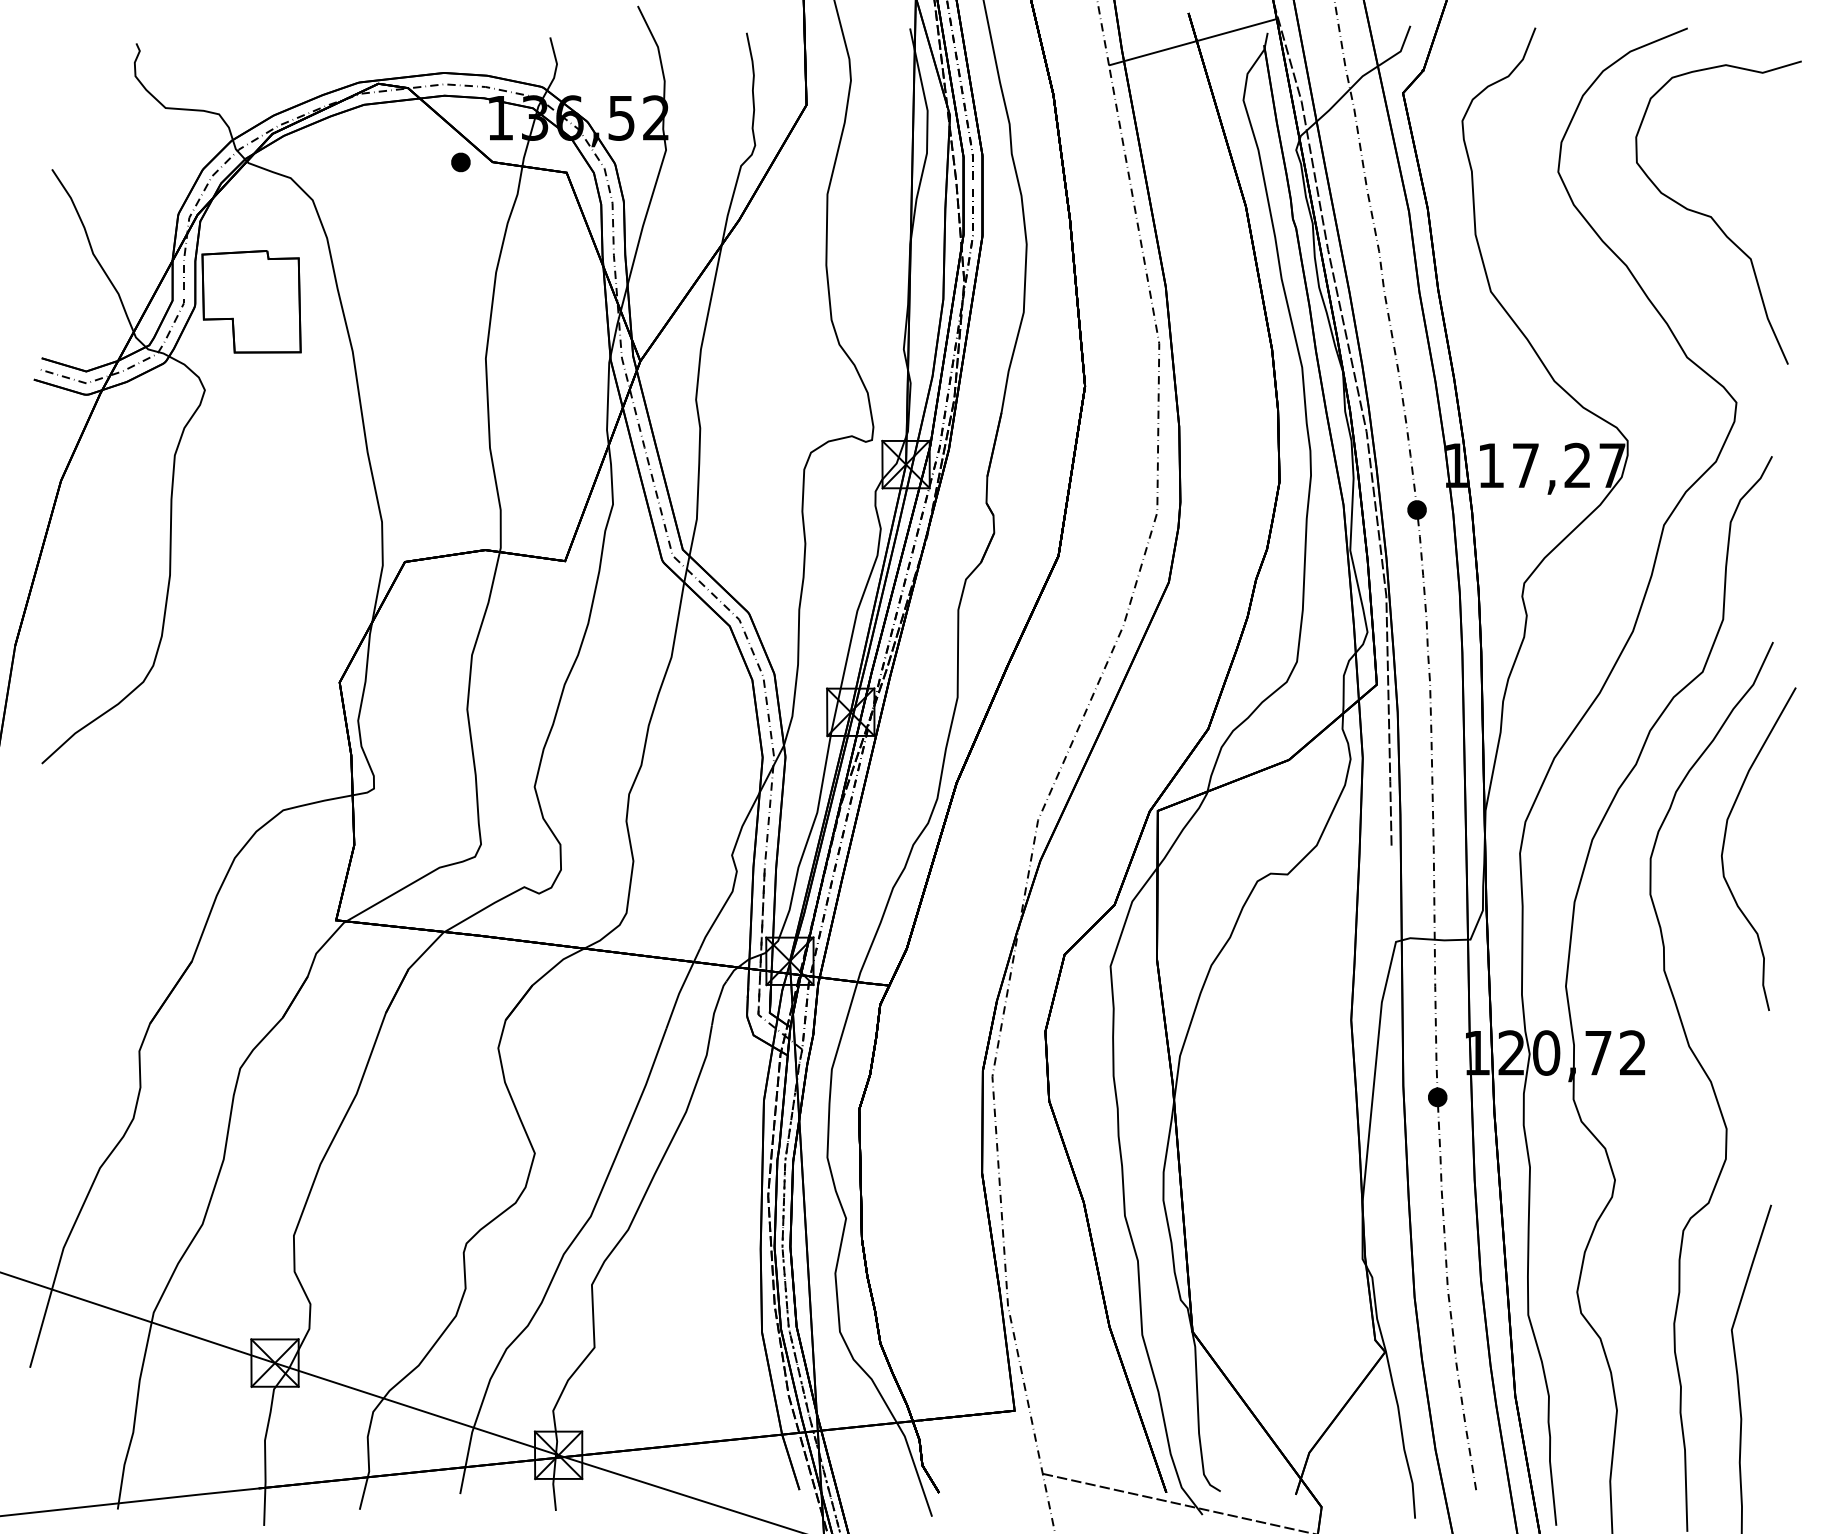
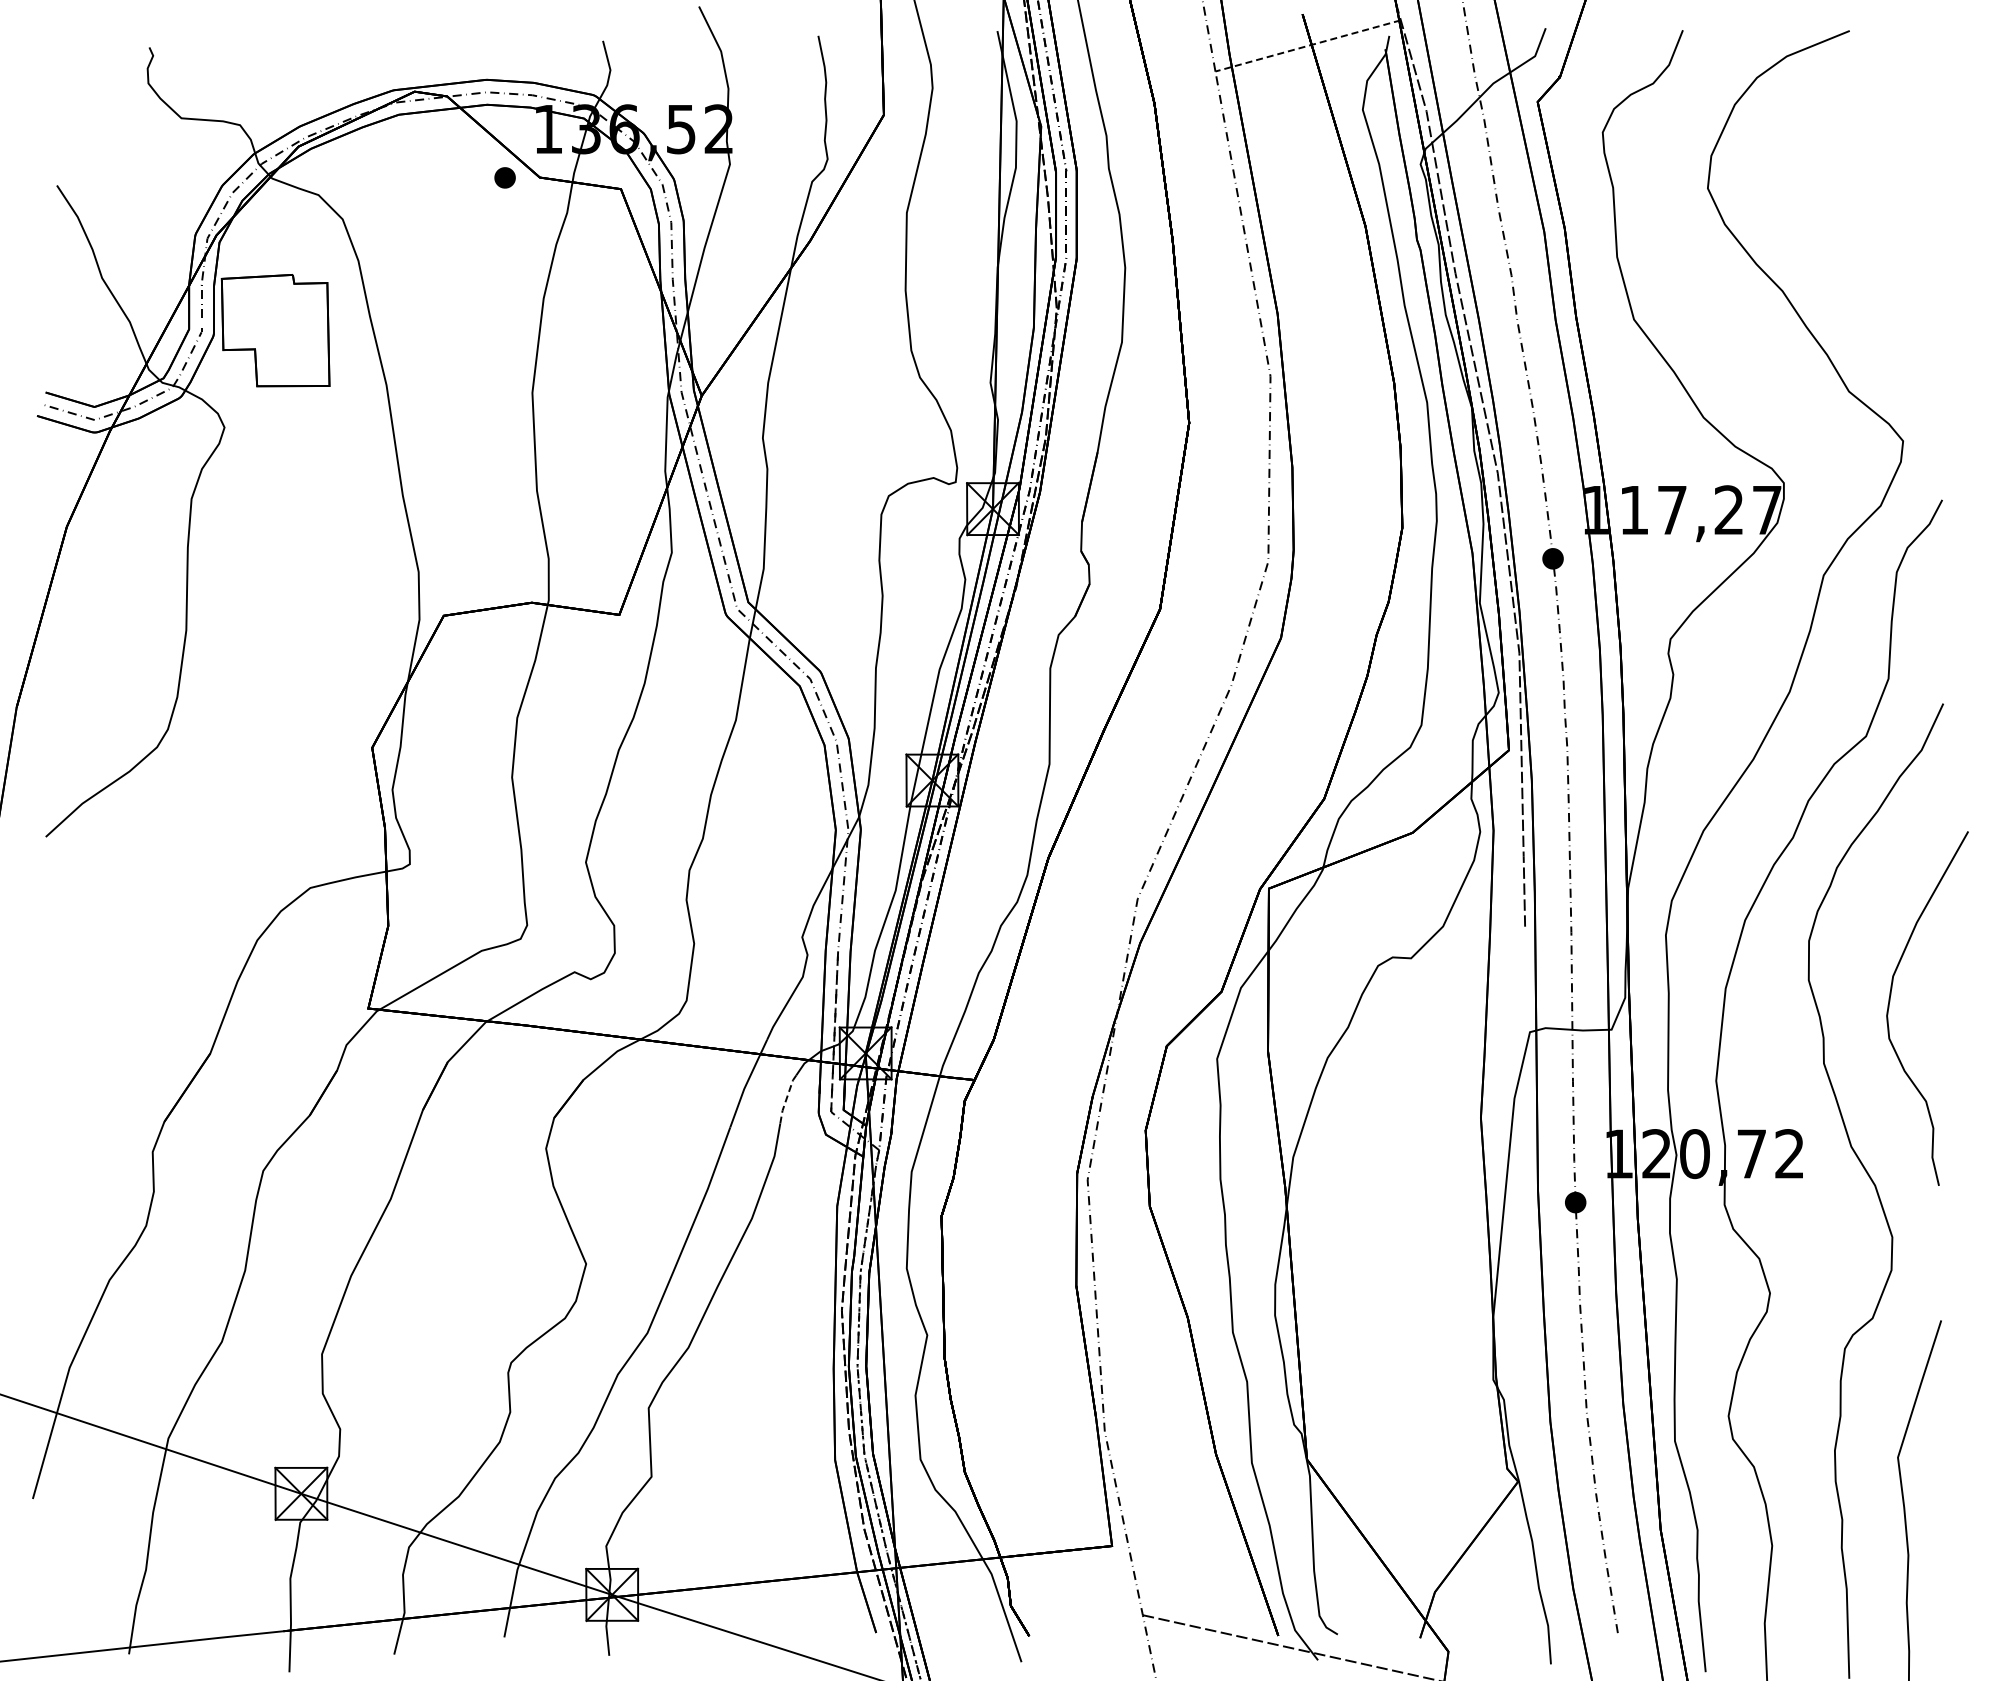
line: (1193, 42) -> (1307, 46), solid -> dashed
curve: (1713, 217) -> (1877, 238), removed
curve: (1724, 842) -> (1890, 1001), moved
line: (717, 1003) -> (786, 1099), solid -> dashed

